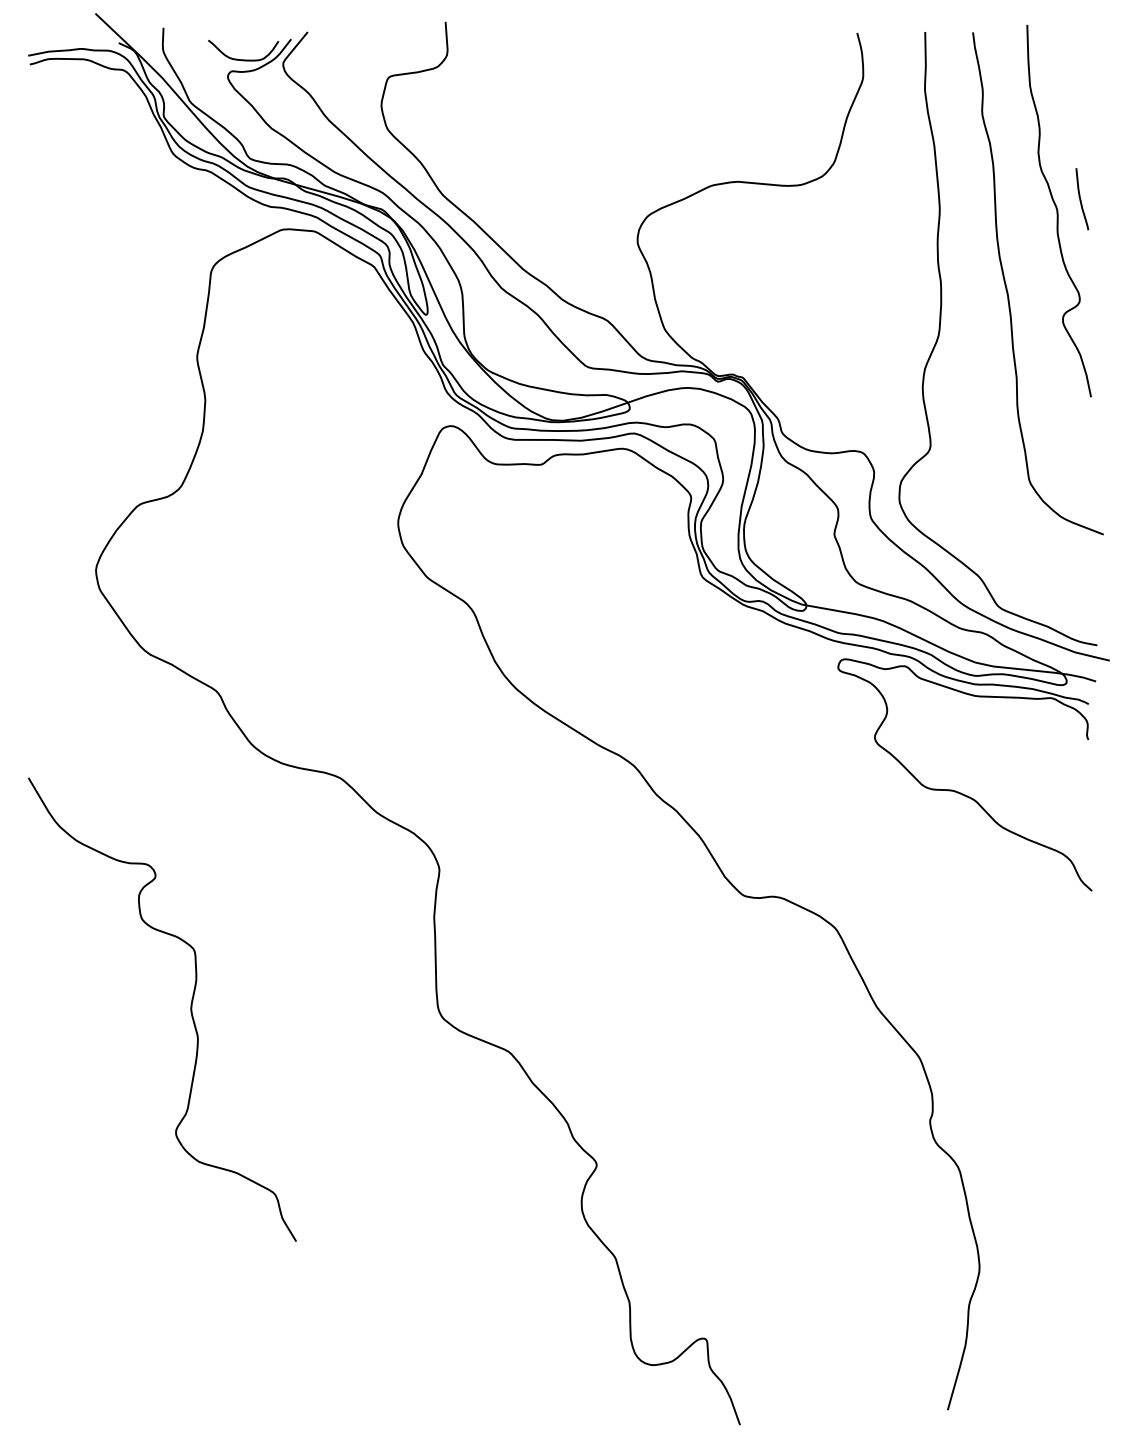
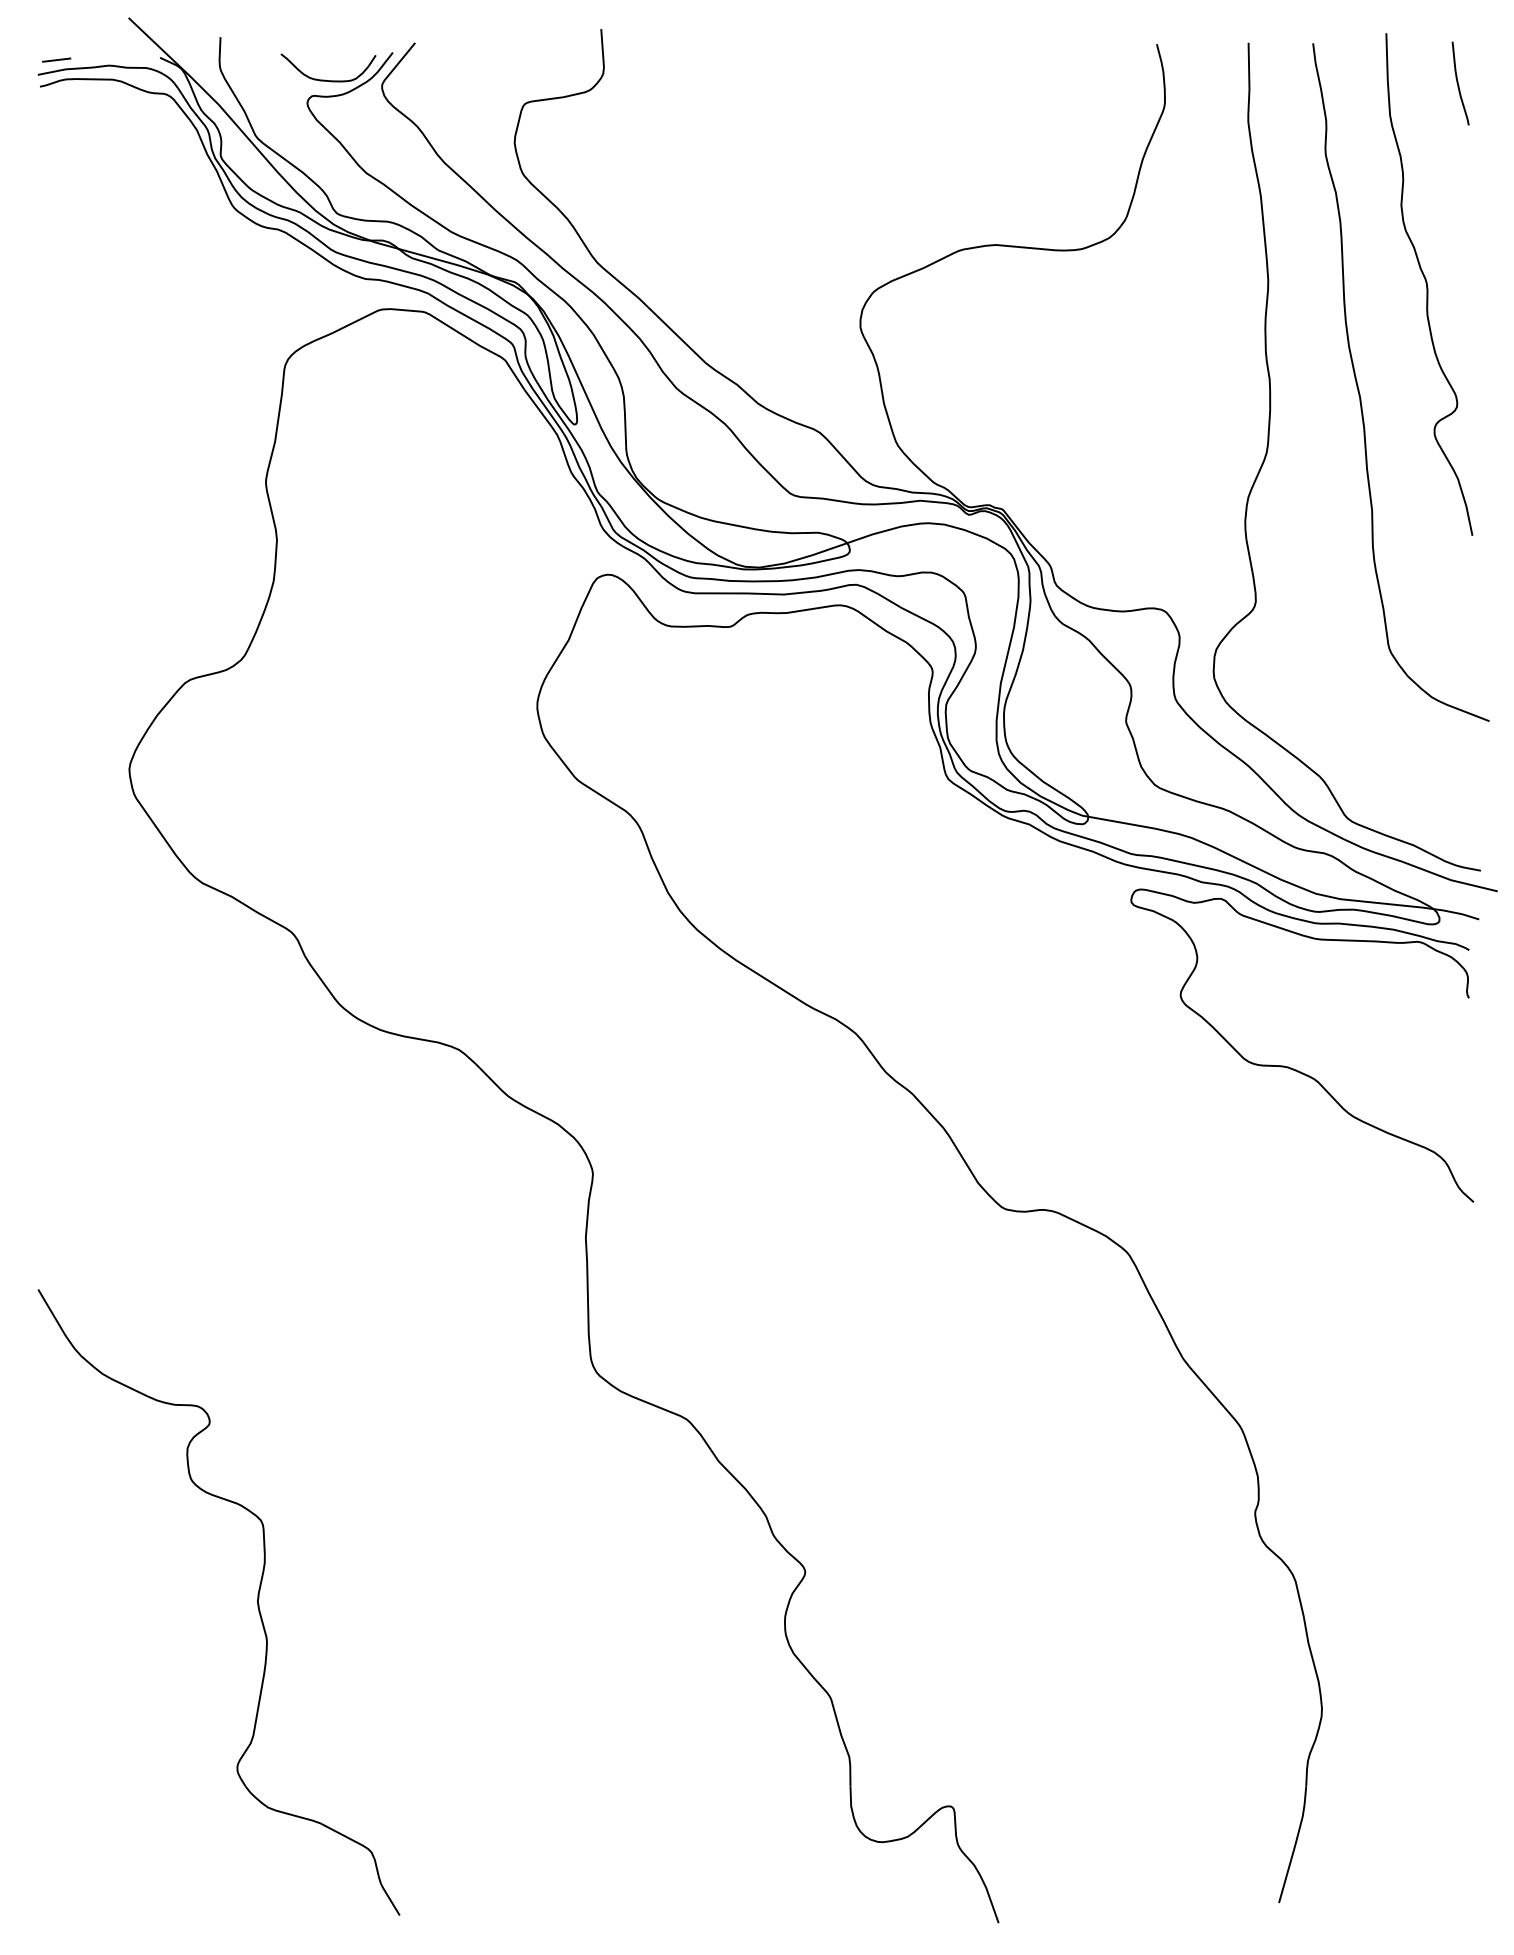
line: (41, 44) -> (56, 59), added
curve: (1080, 199) -> (1458, 83), moved
part: (190, 1009) -> (257, 1602), moved

